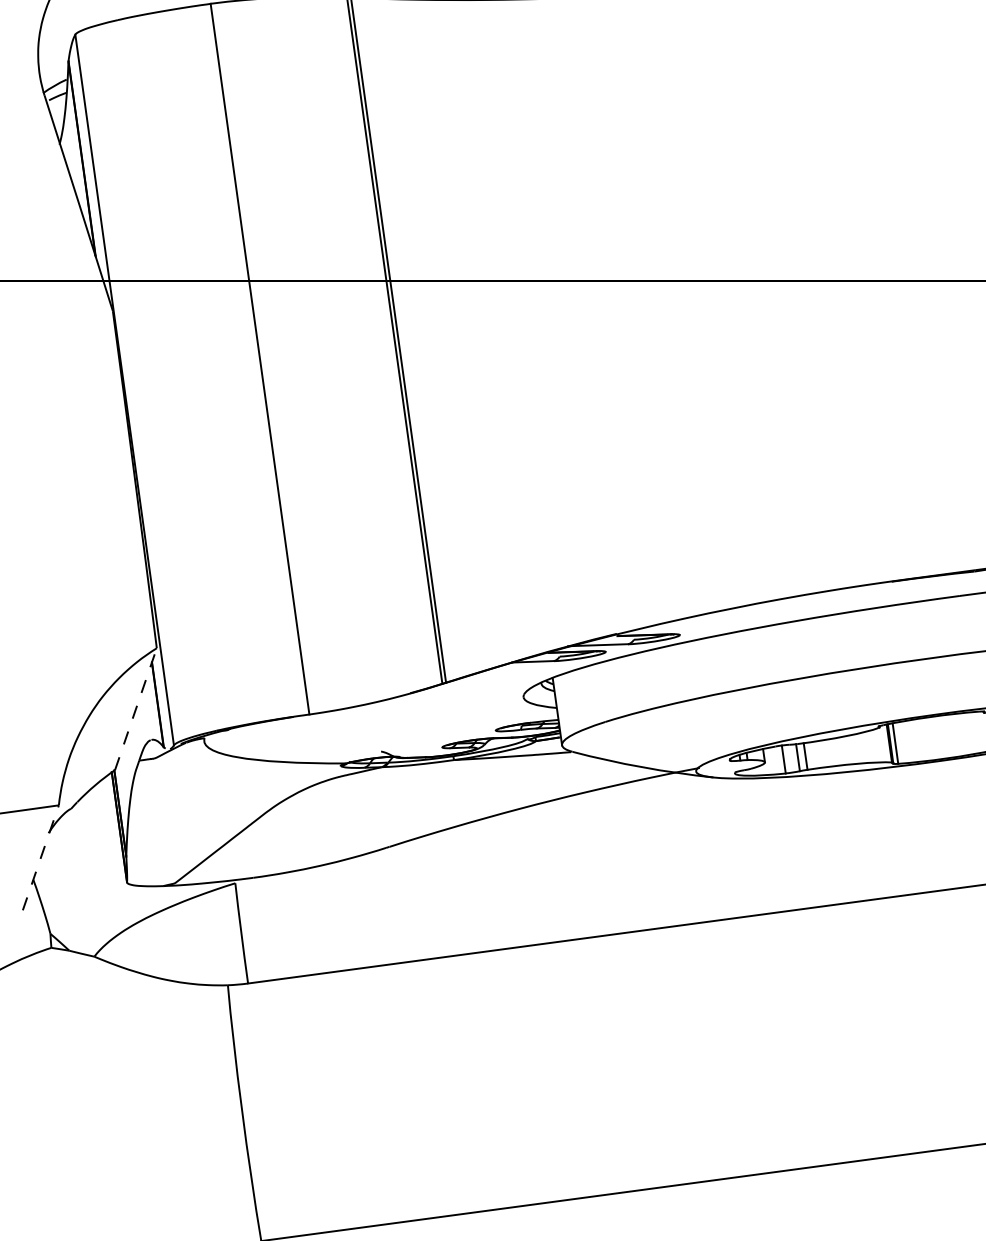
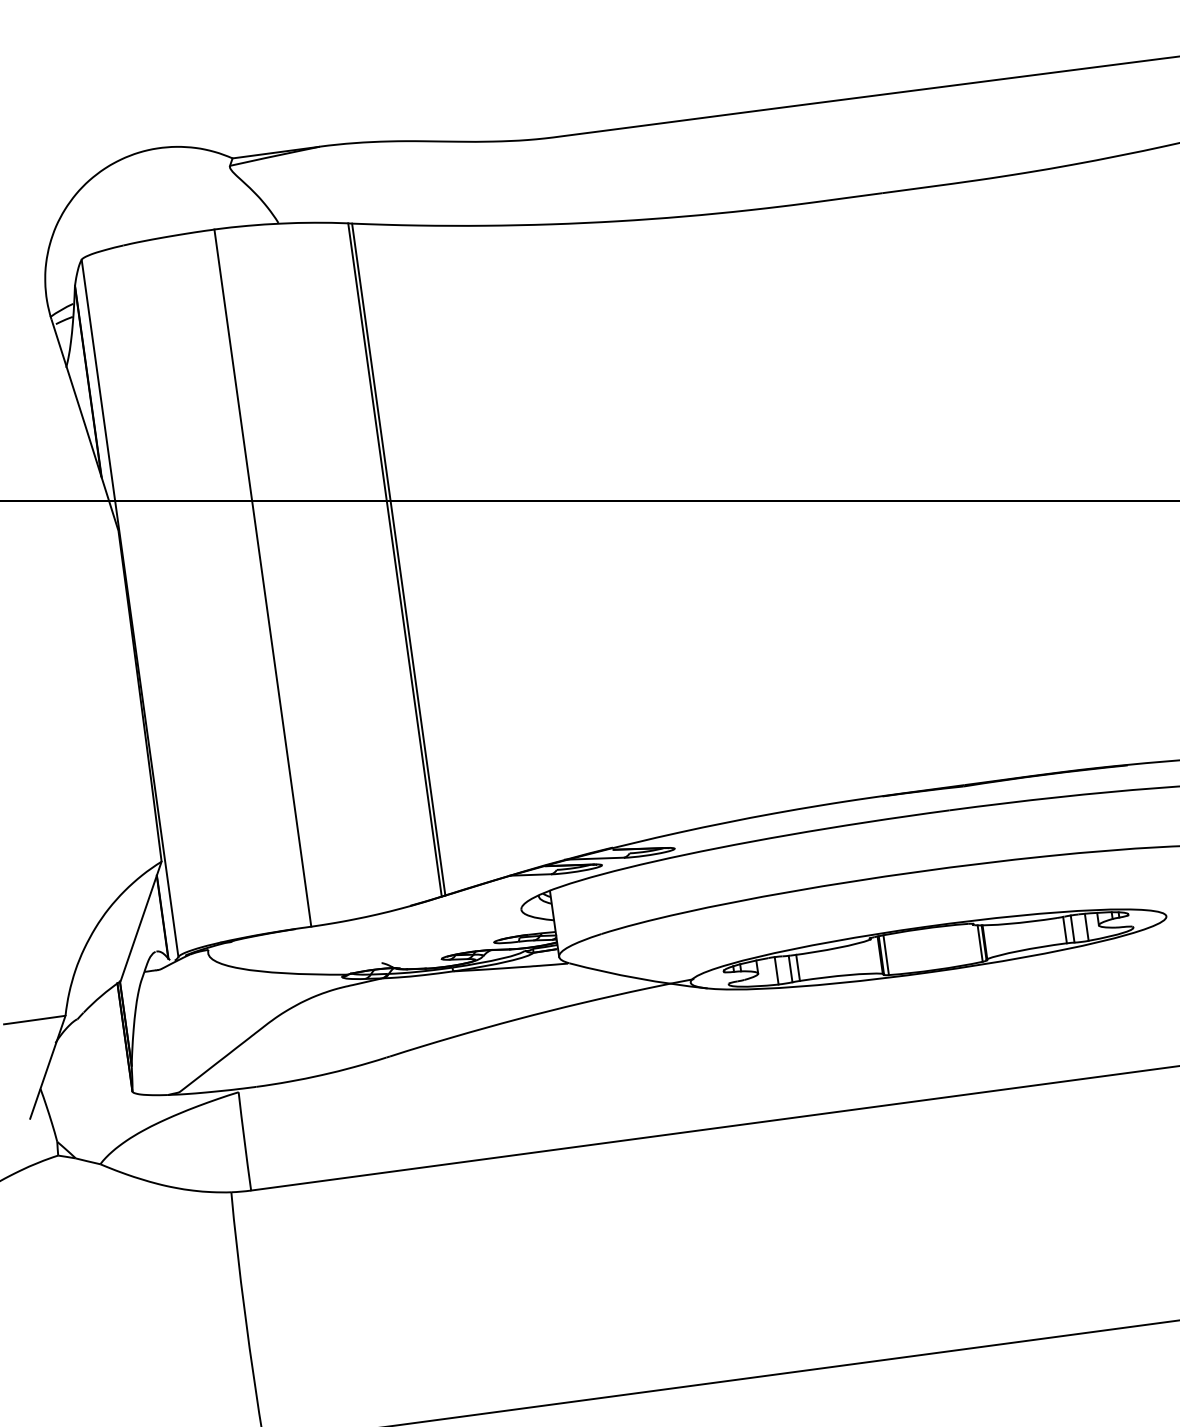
line: (136, 709) -> (141, 921), dashed -> solid
line: (41, 857) -> (48, 1066), dashed -> solid

